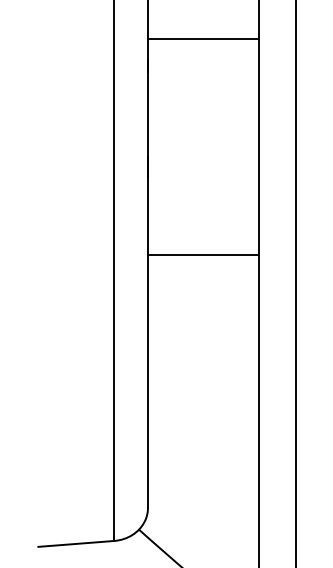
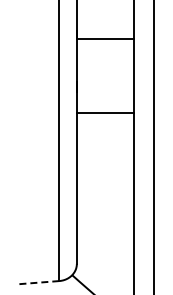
line: (203, 37) -> (105, 38), moved
line: (203, 255) -> (105, 112), moved
line: (76, 543) -> (39, 282), solid -> dashed

